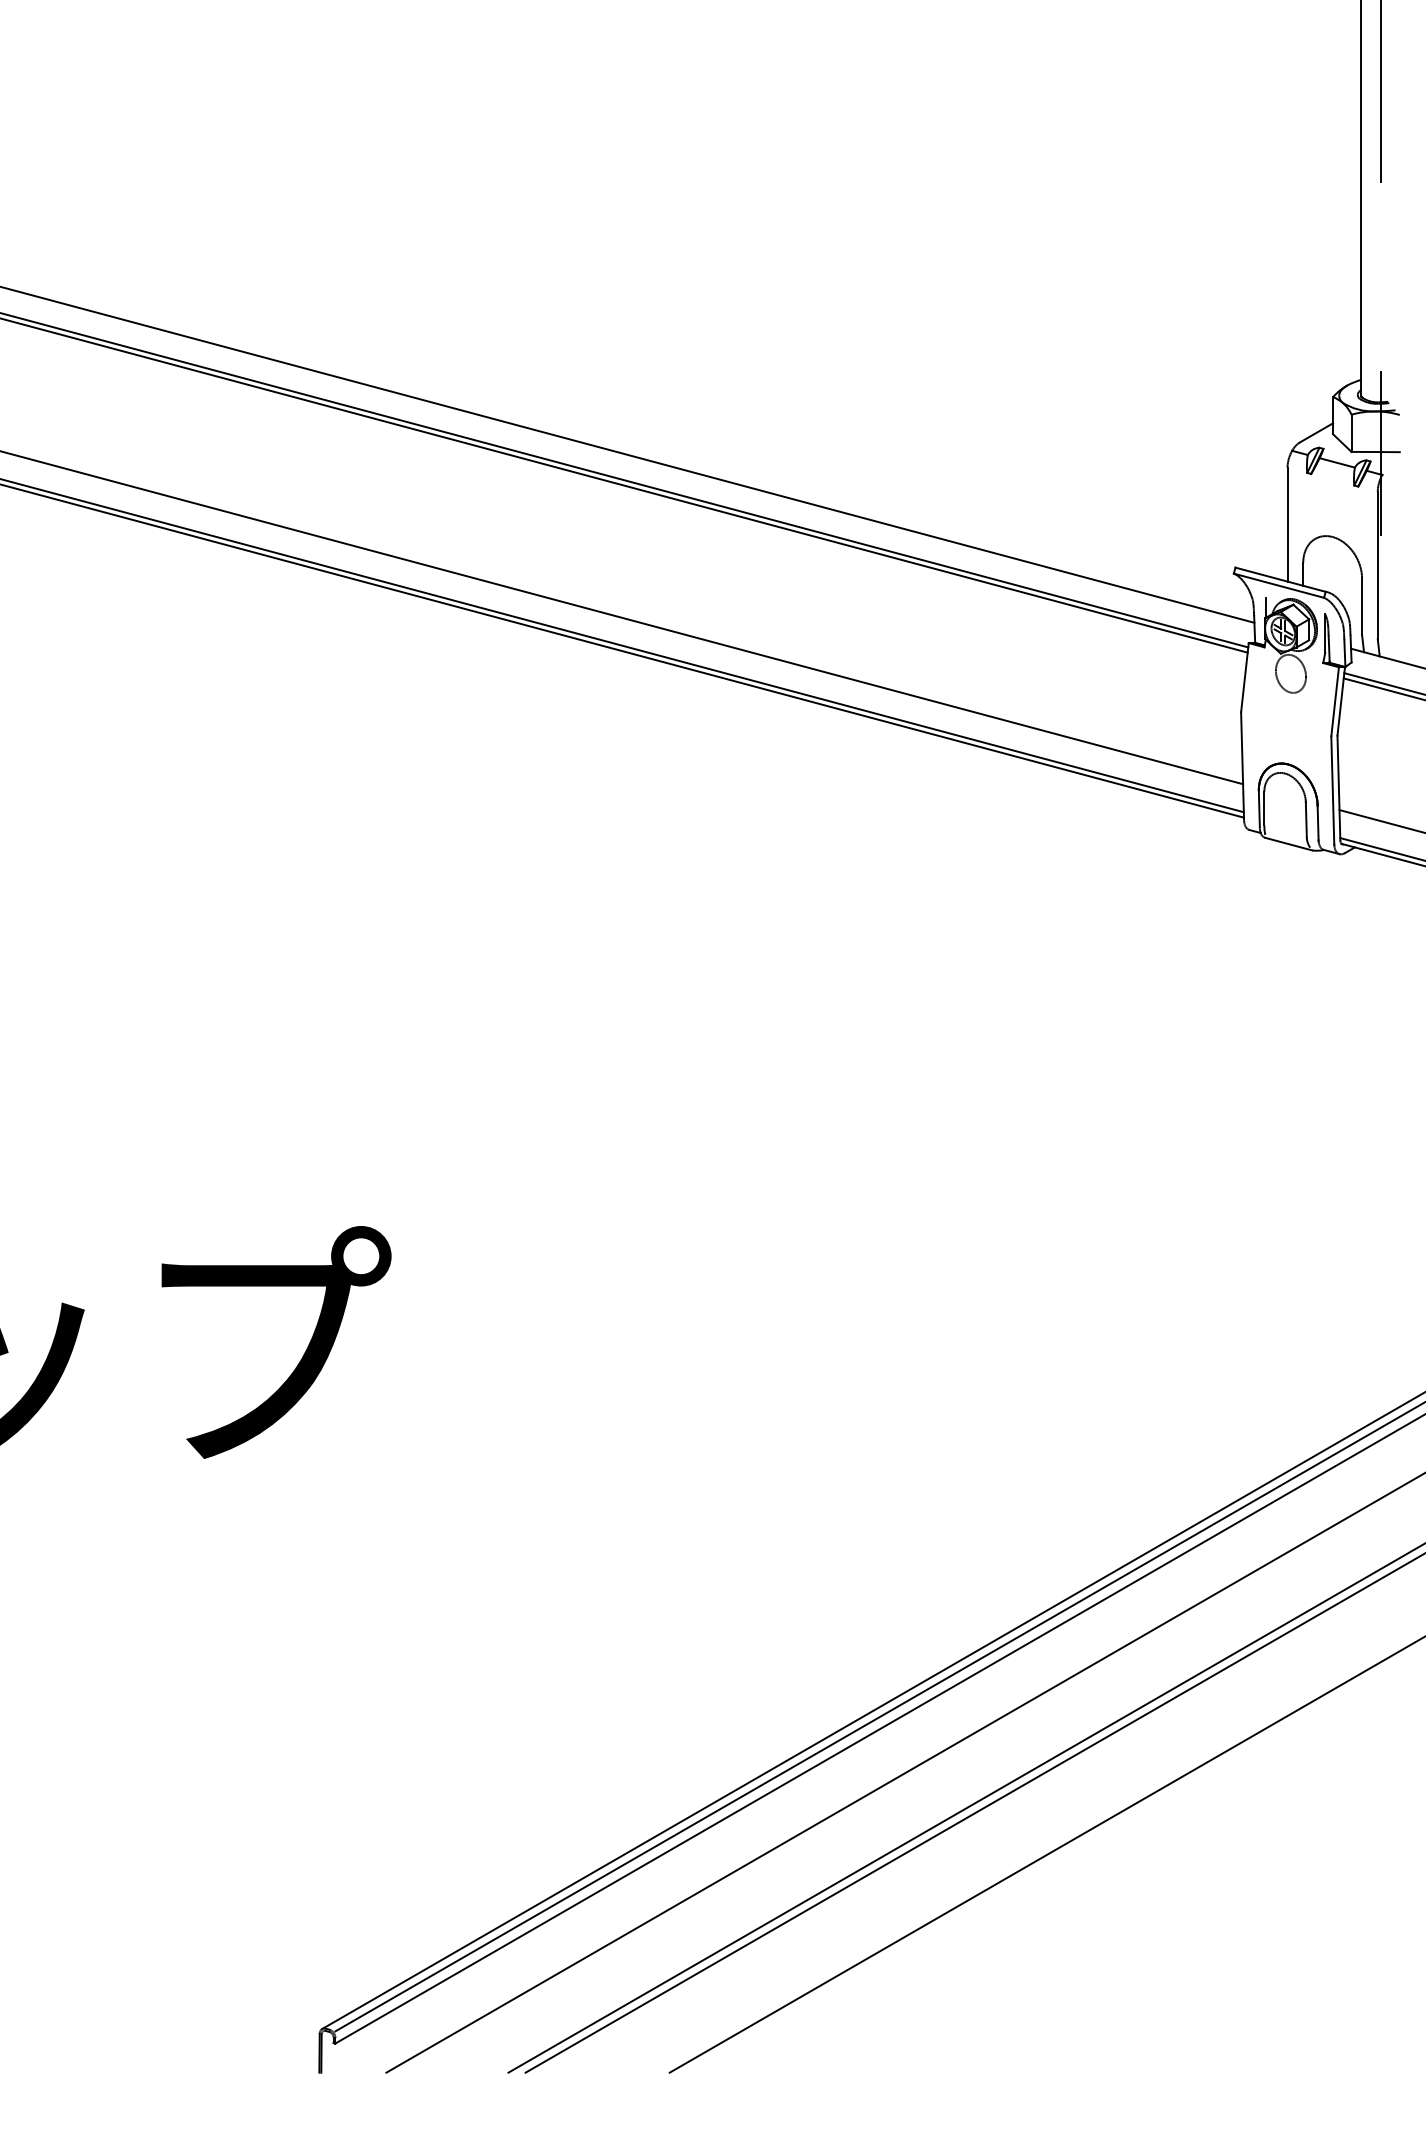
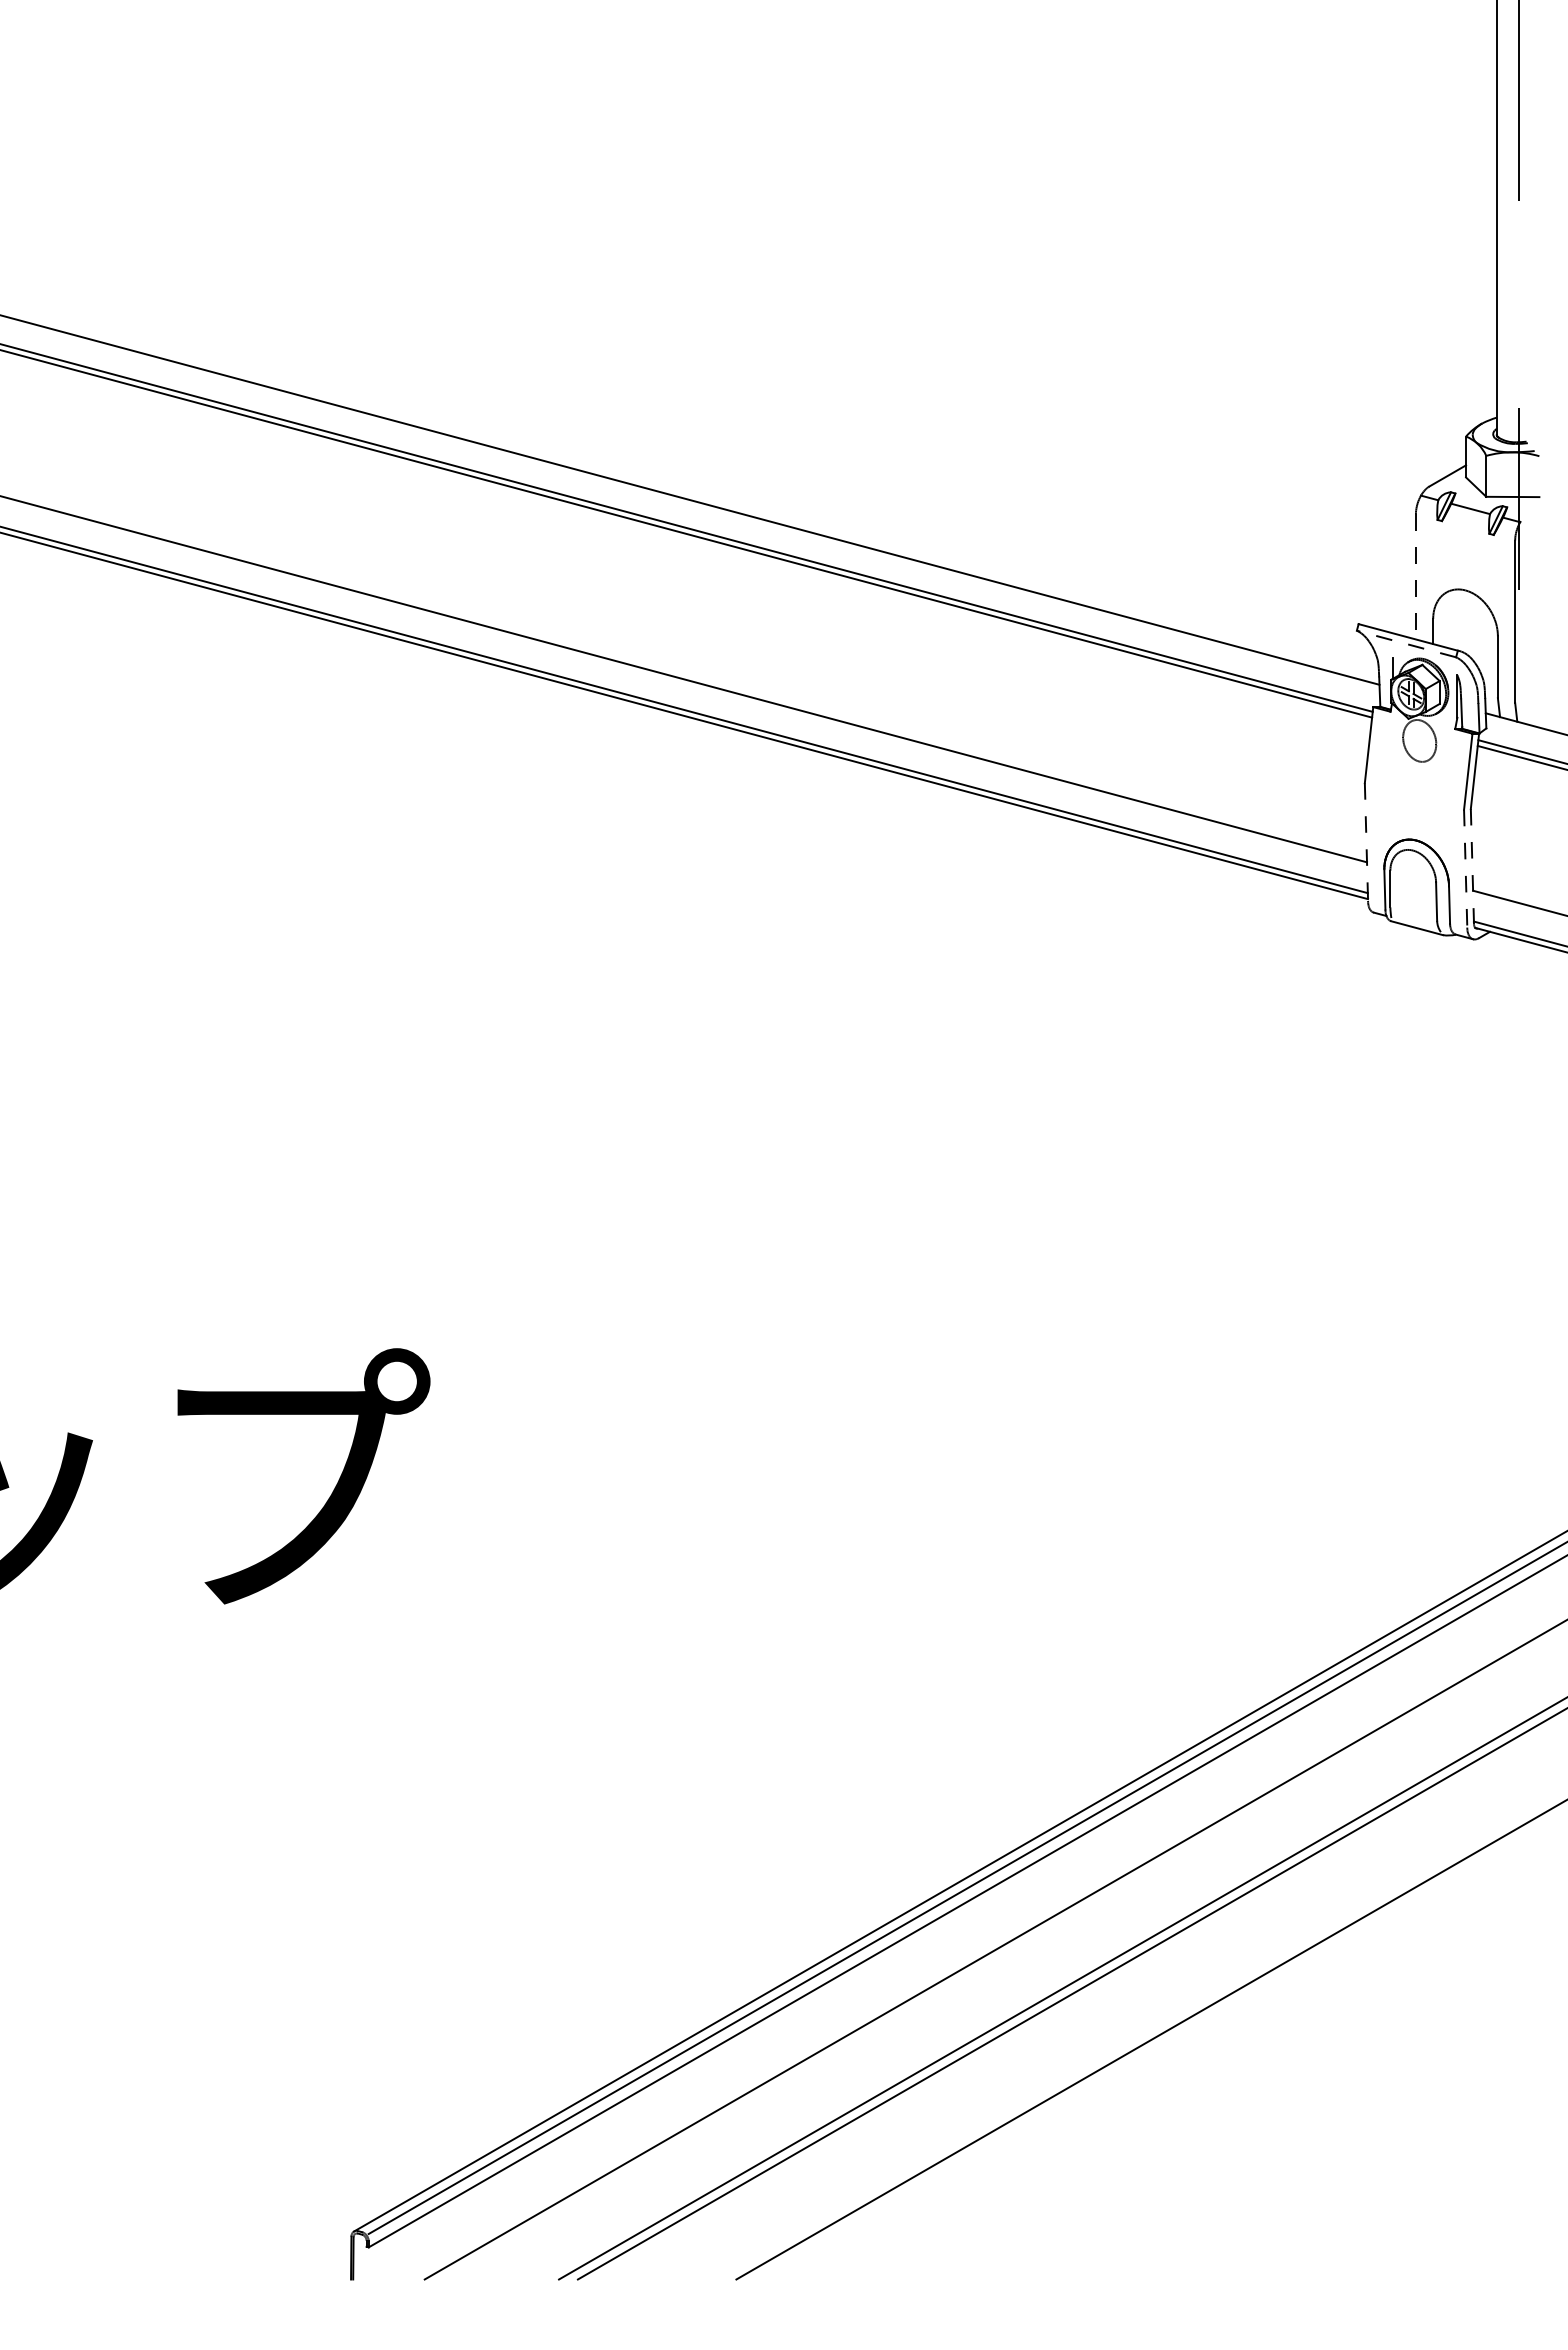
line: (1287, 524) -> (1415, 576), solid -> dashed
line: (1278, 585) -> (1406, 643), solid -> dashed
line: (1242, 766) -> (1366, 842), solid -> dashed
line: (1338, 788) -> (1472, 866), solid -> dashed
line: (1332, 790) -> (1465, 869), solid -> dashed

